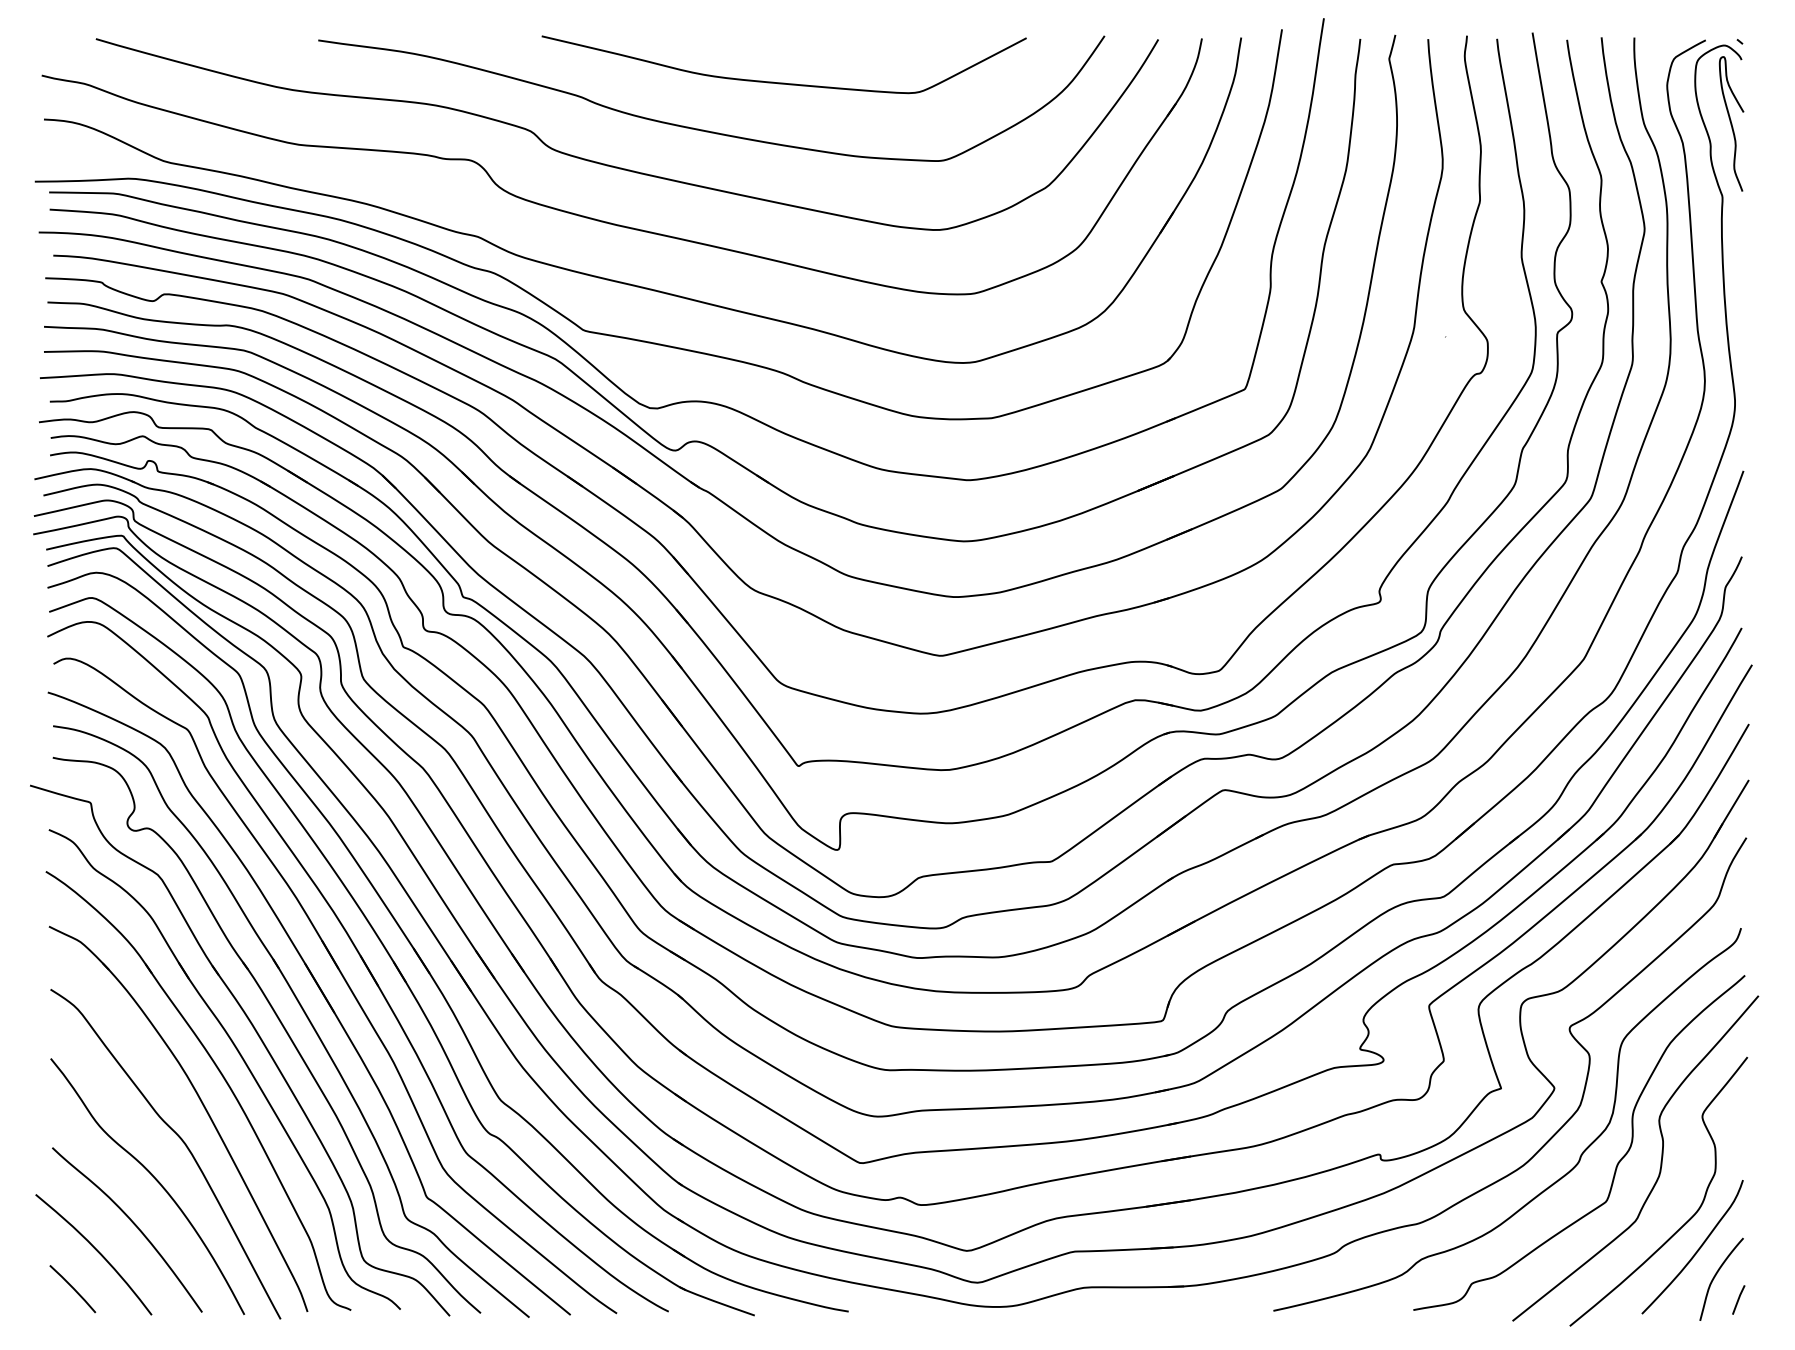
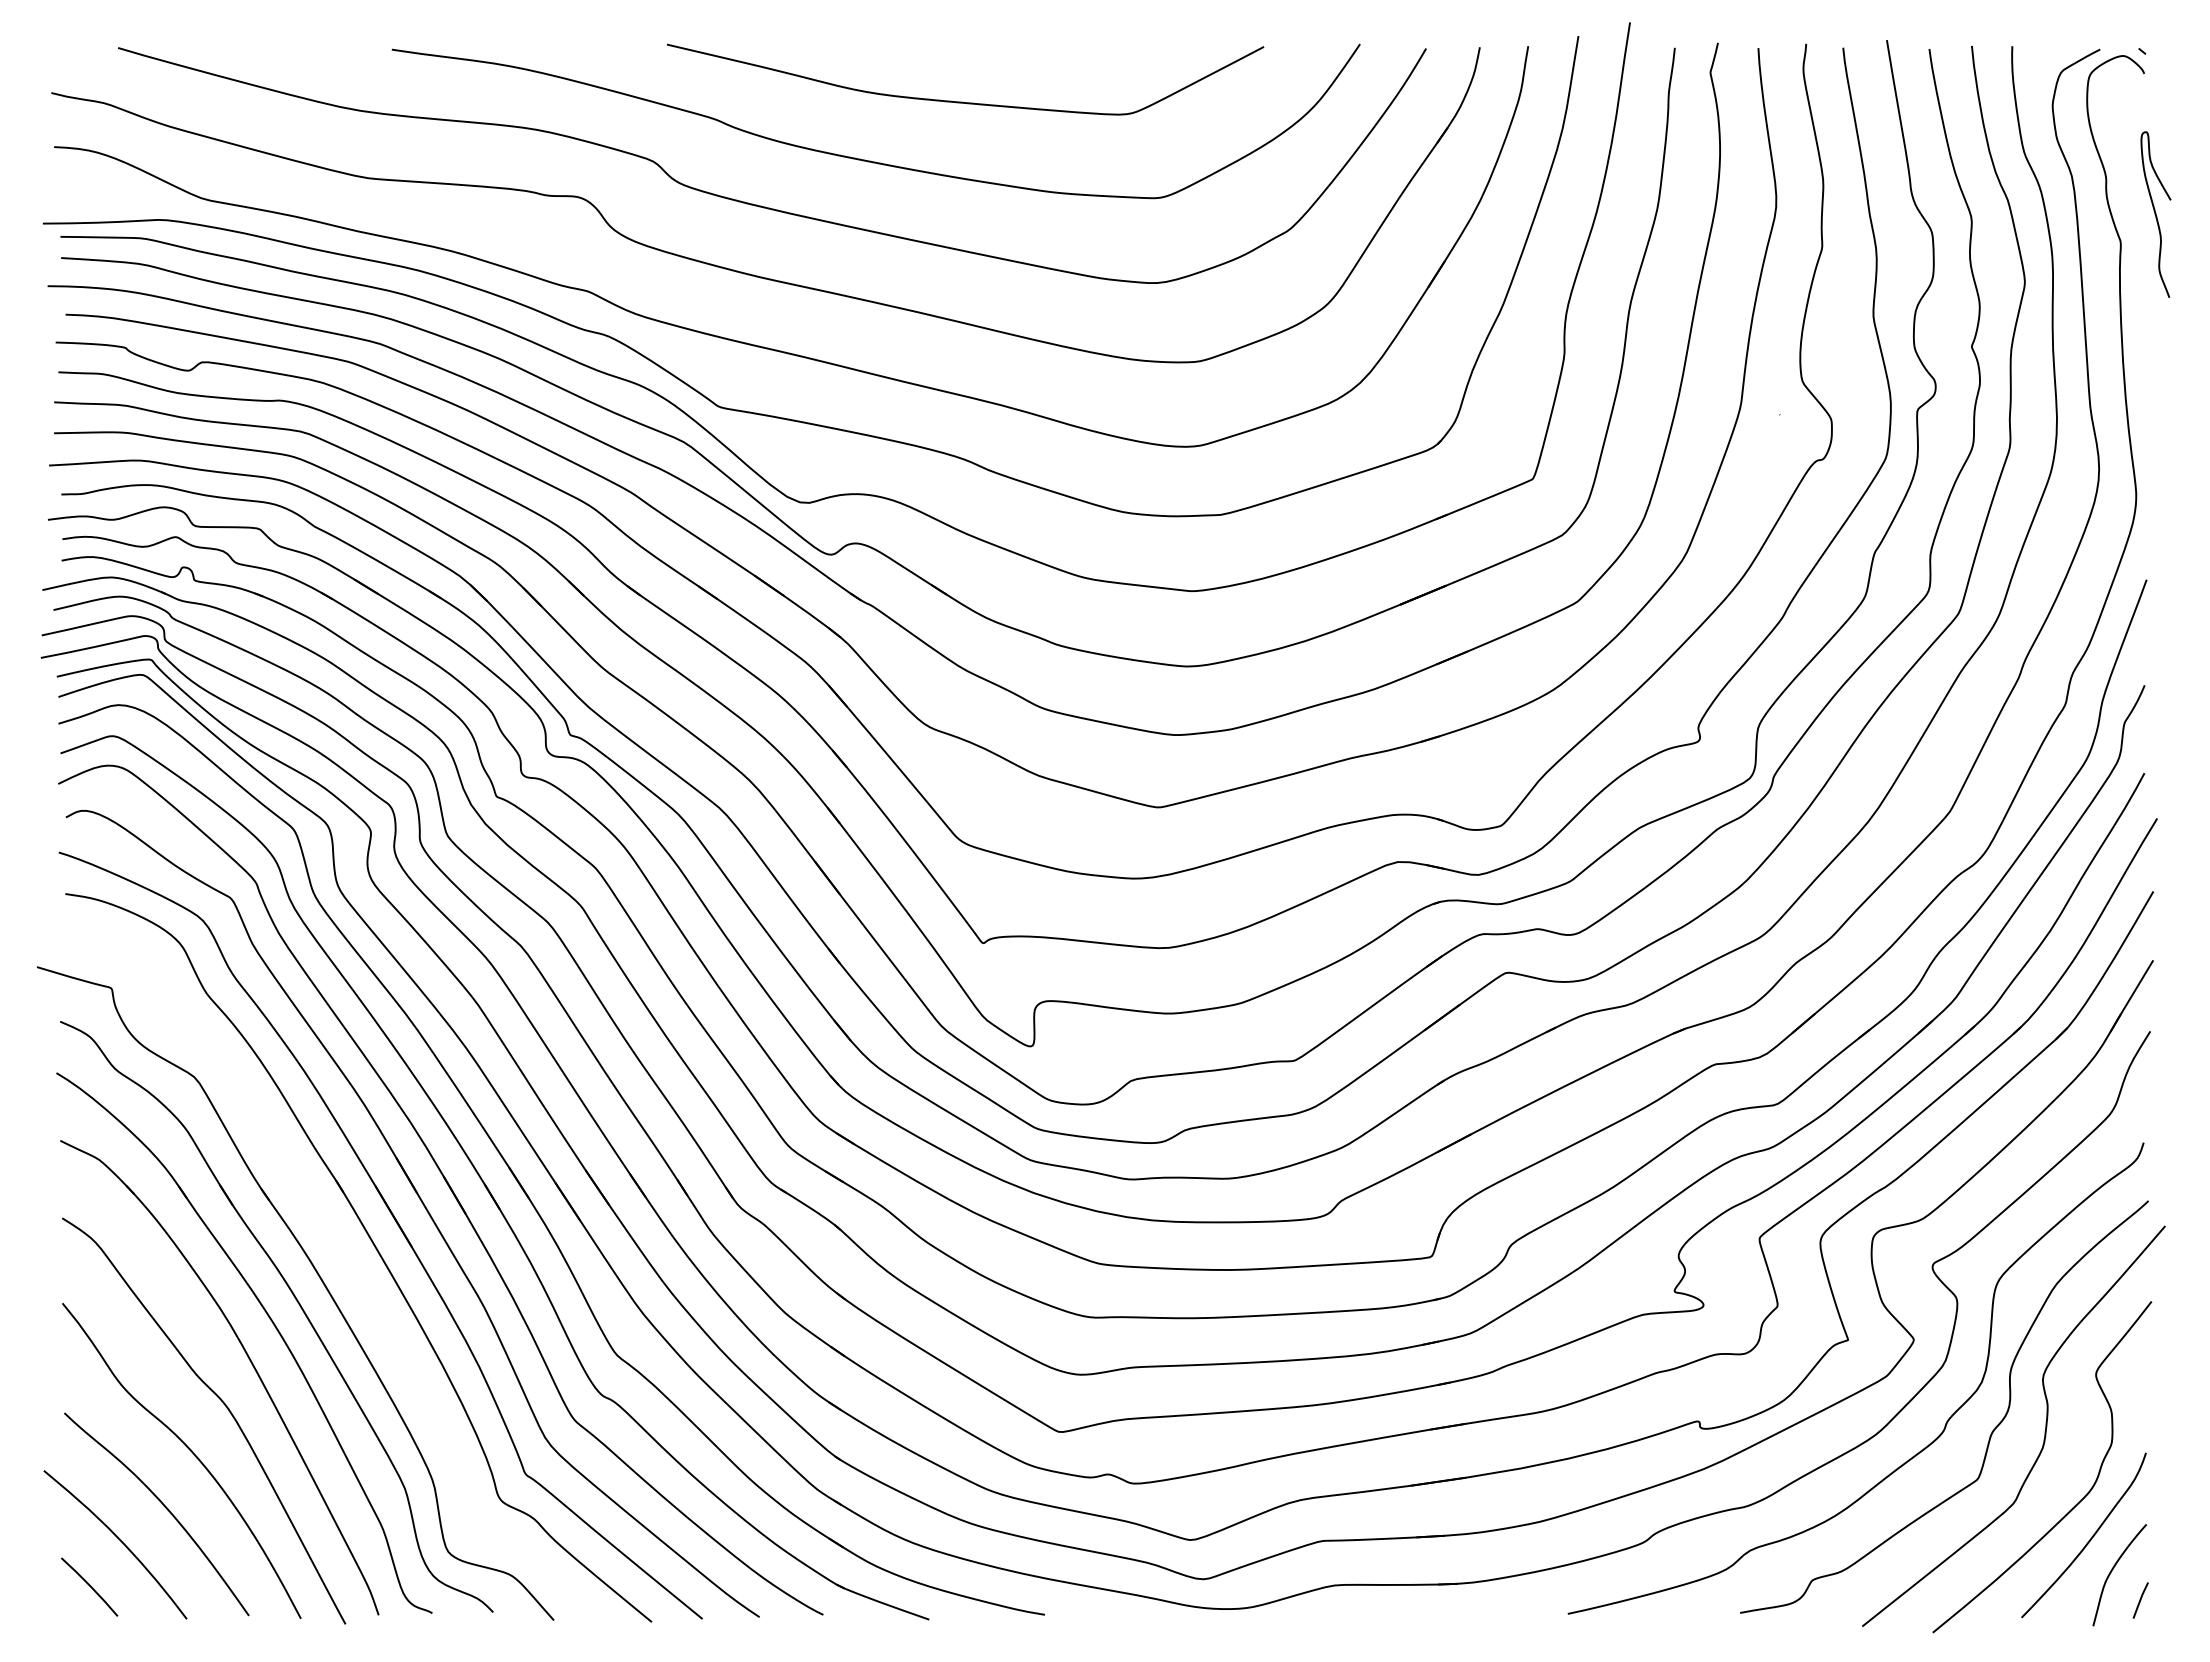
curve: (1731, 123) -> (2155, 214), moved
part: (283, 1027) -> (348, 1265), removed

